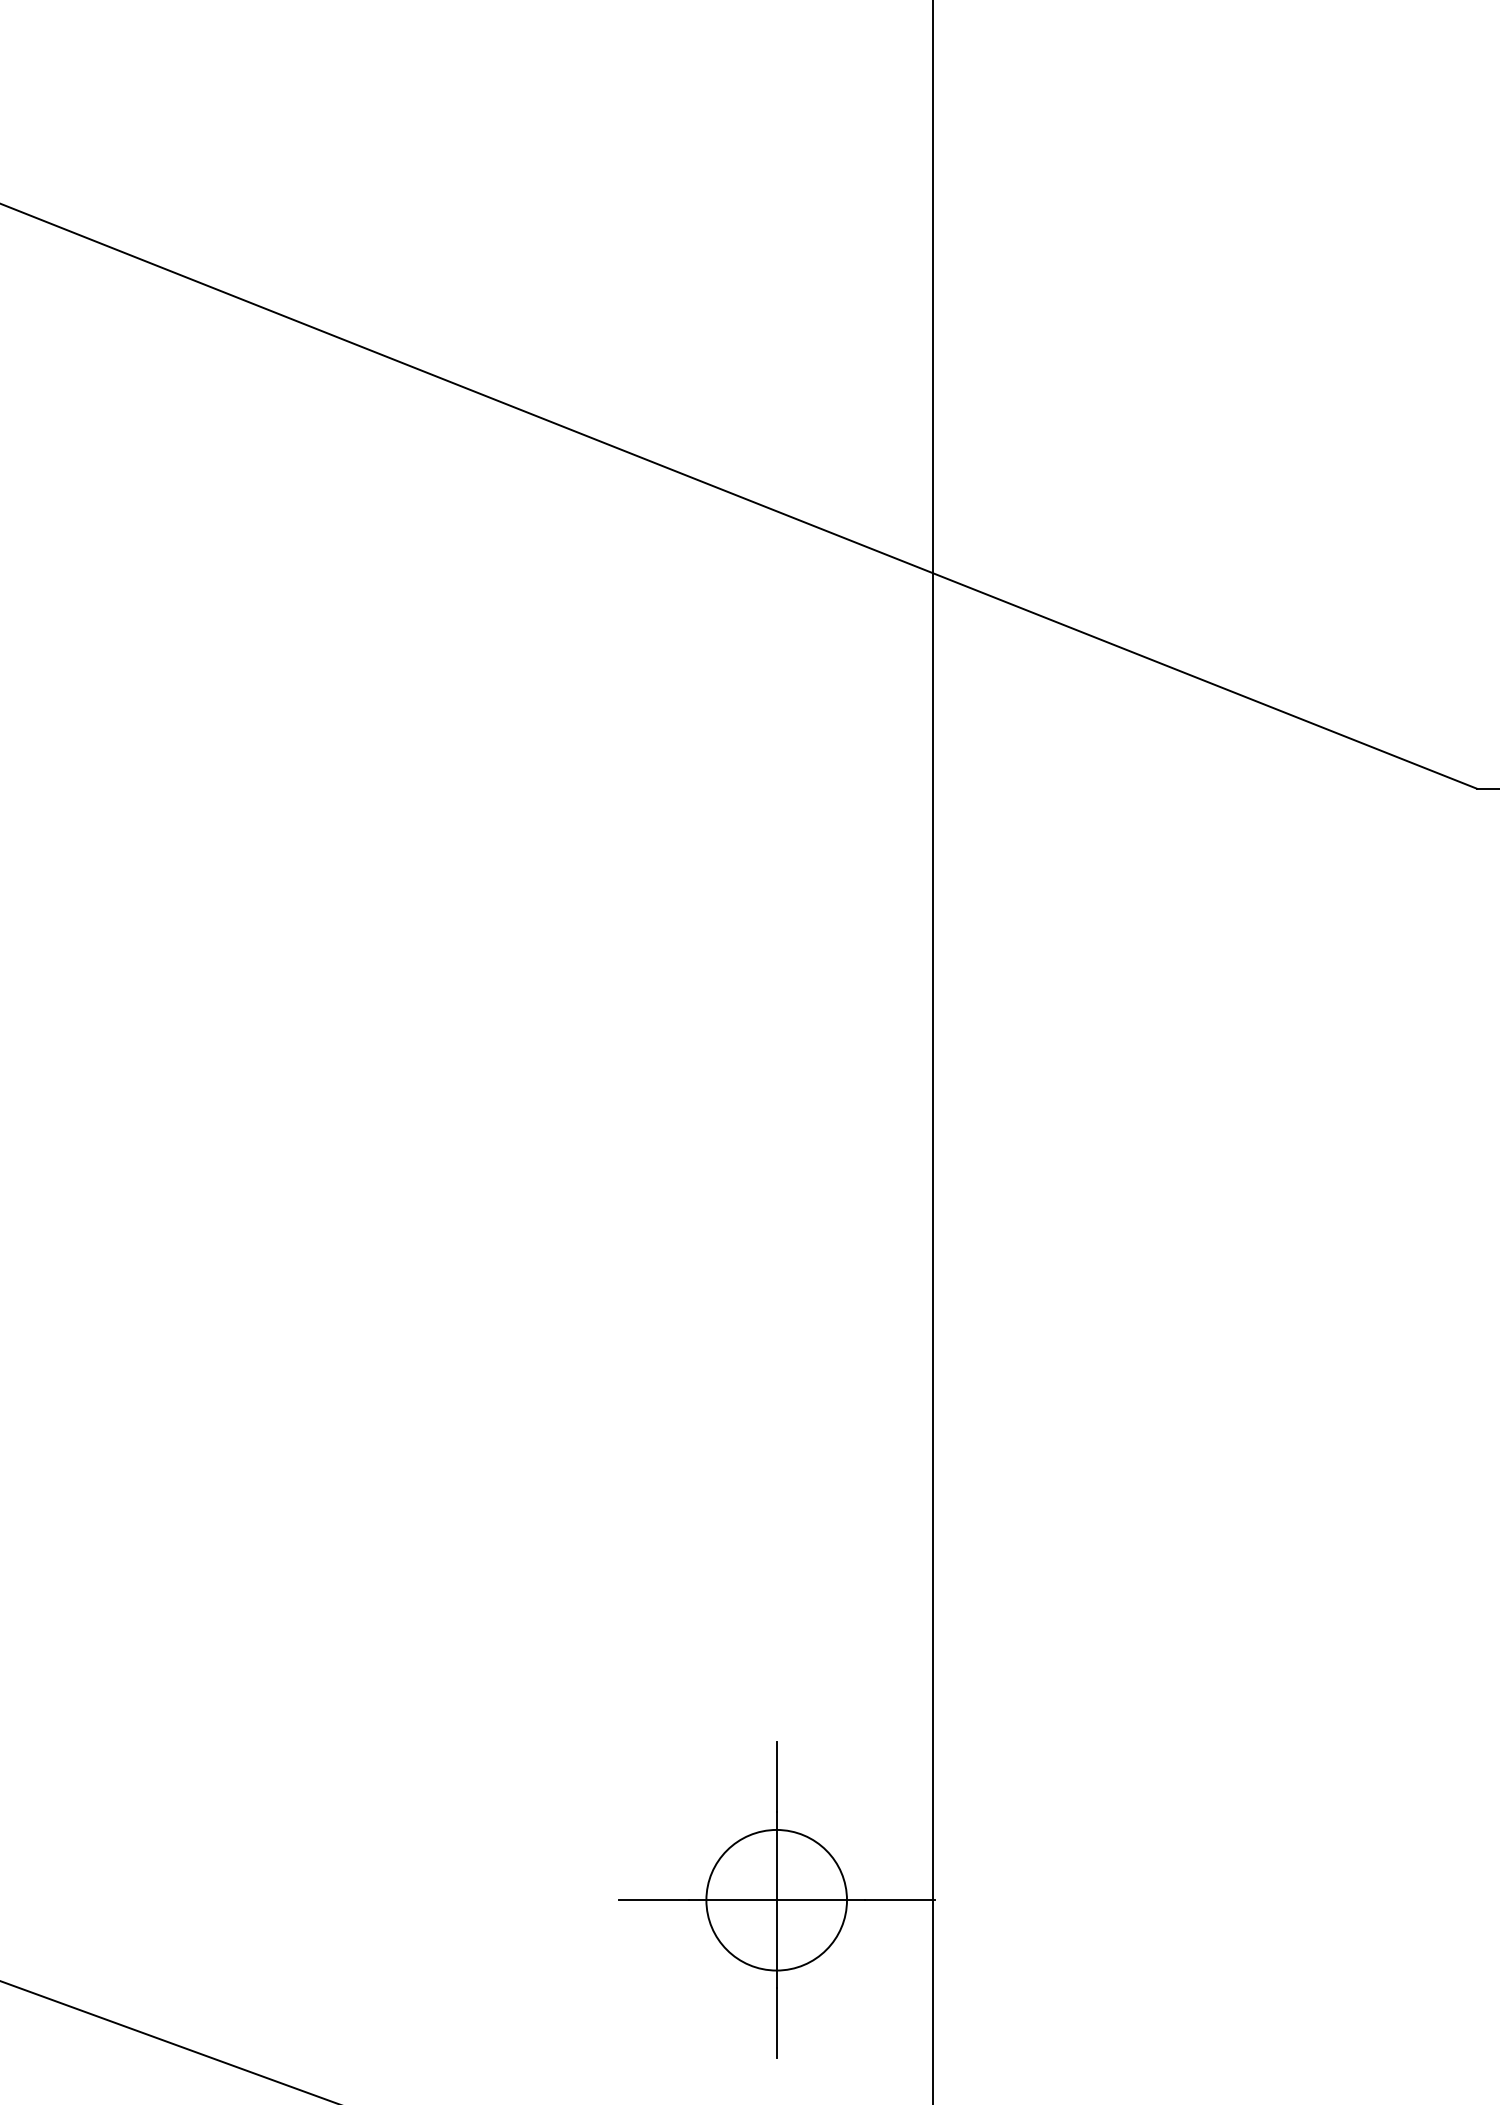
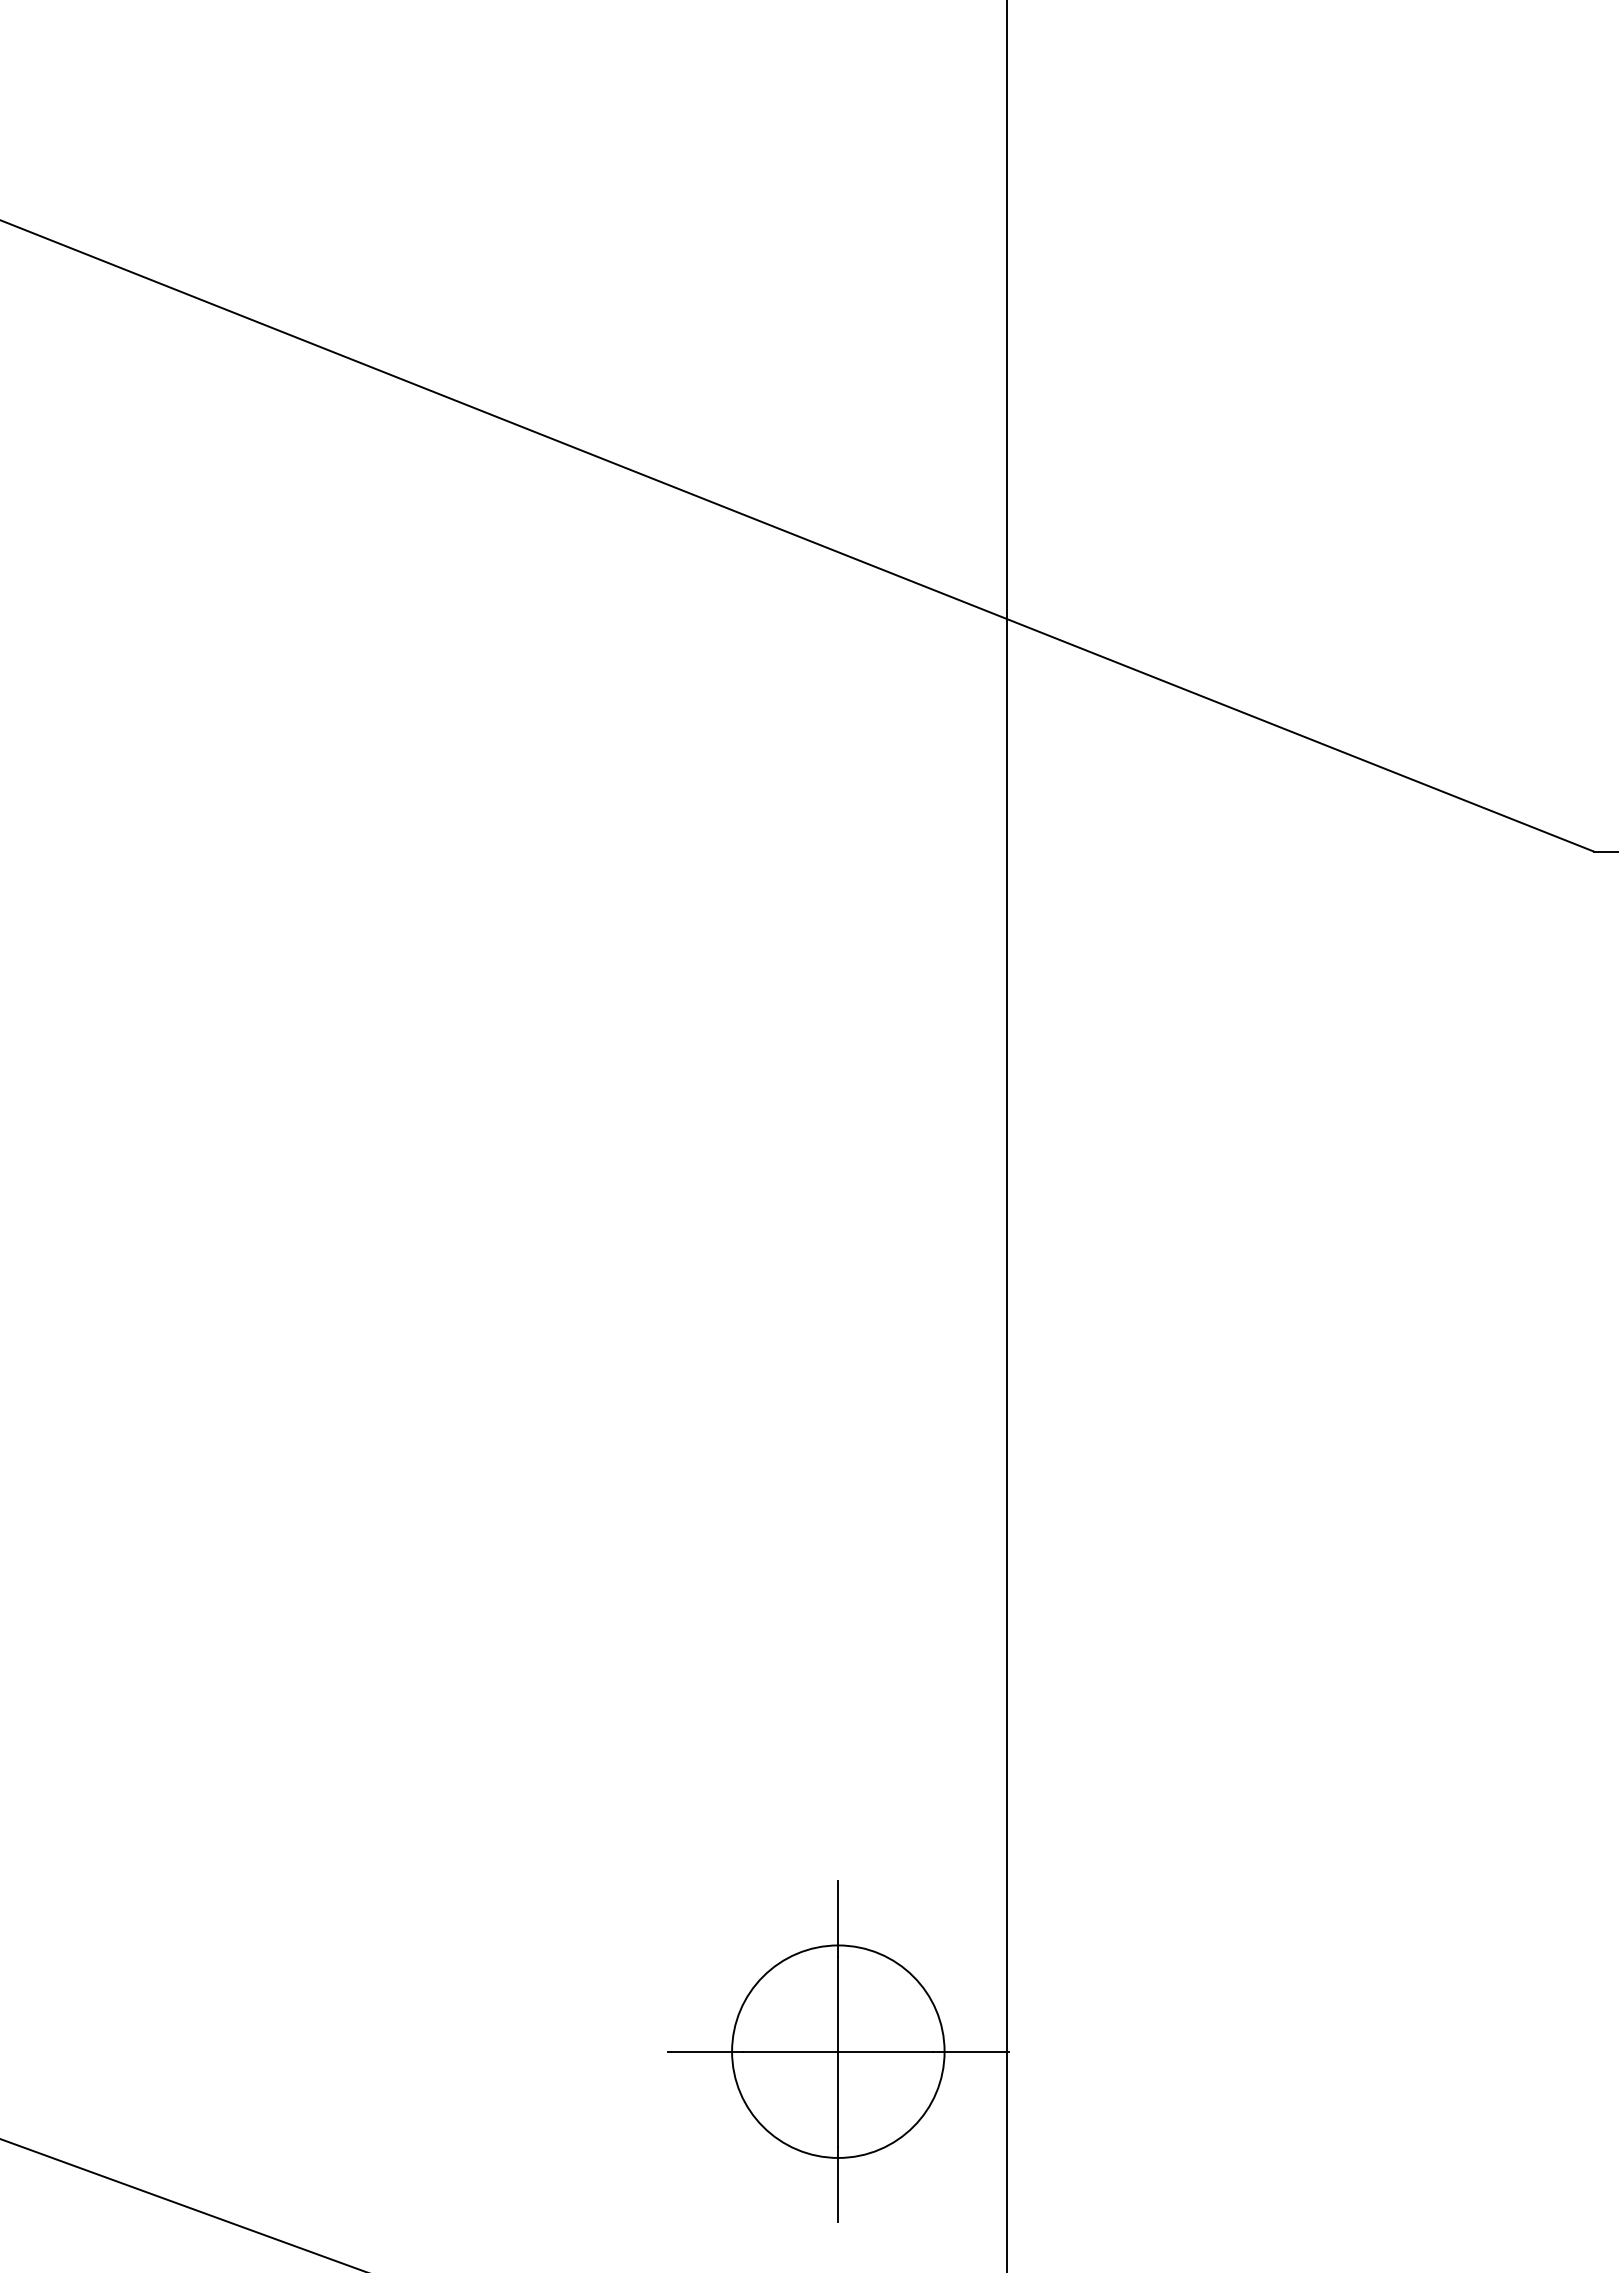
circle: (776, 1900) -> (838, 2051), size x1.4

